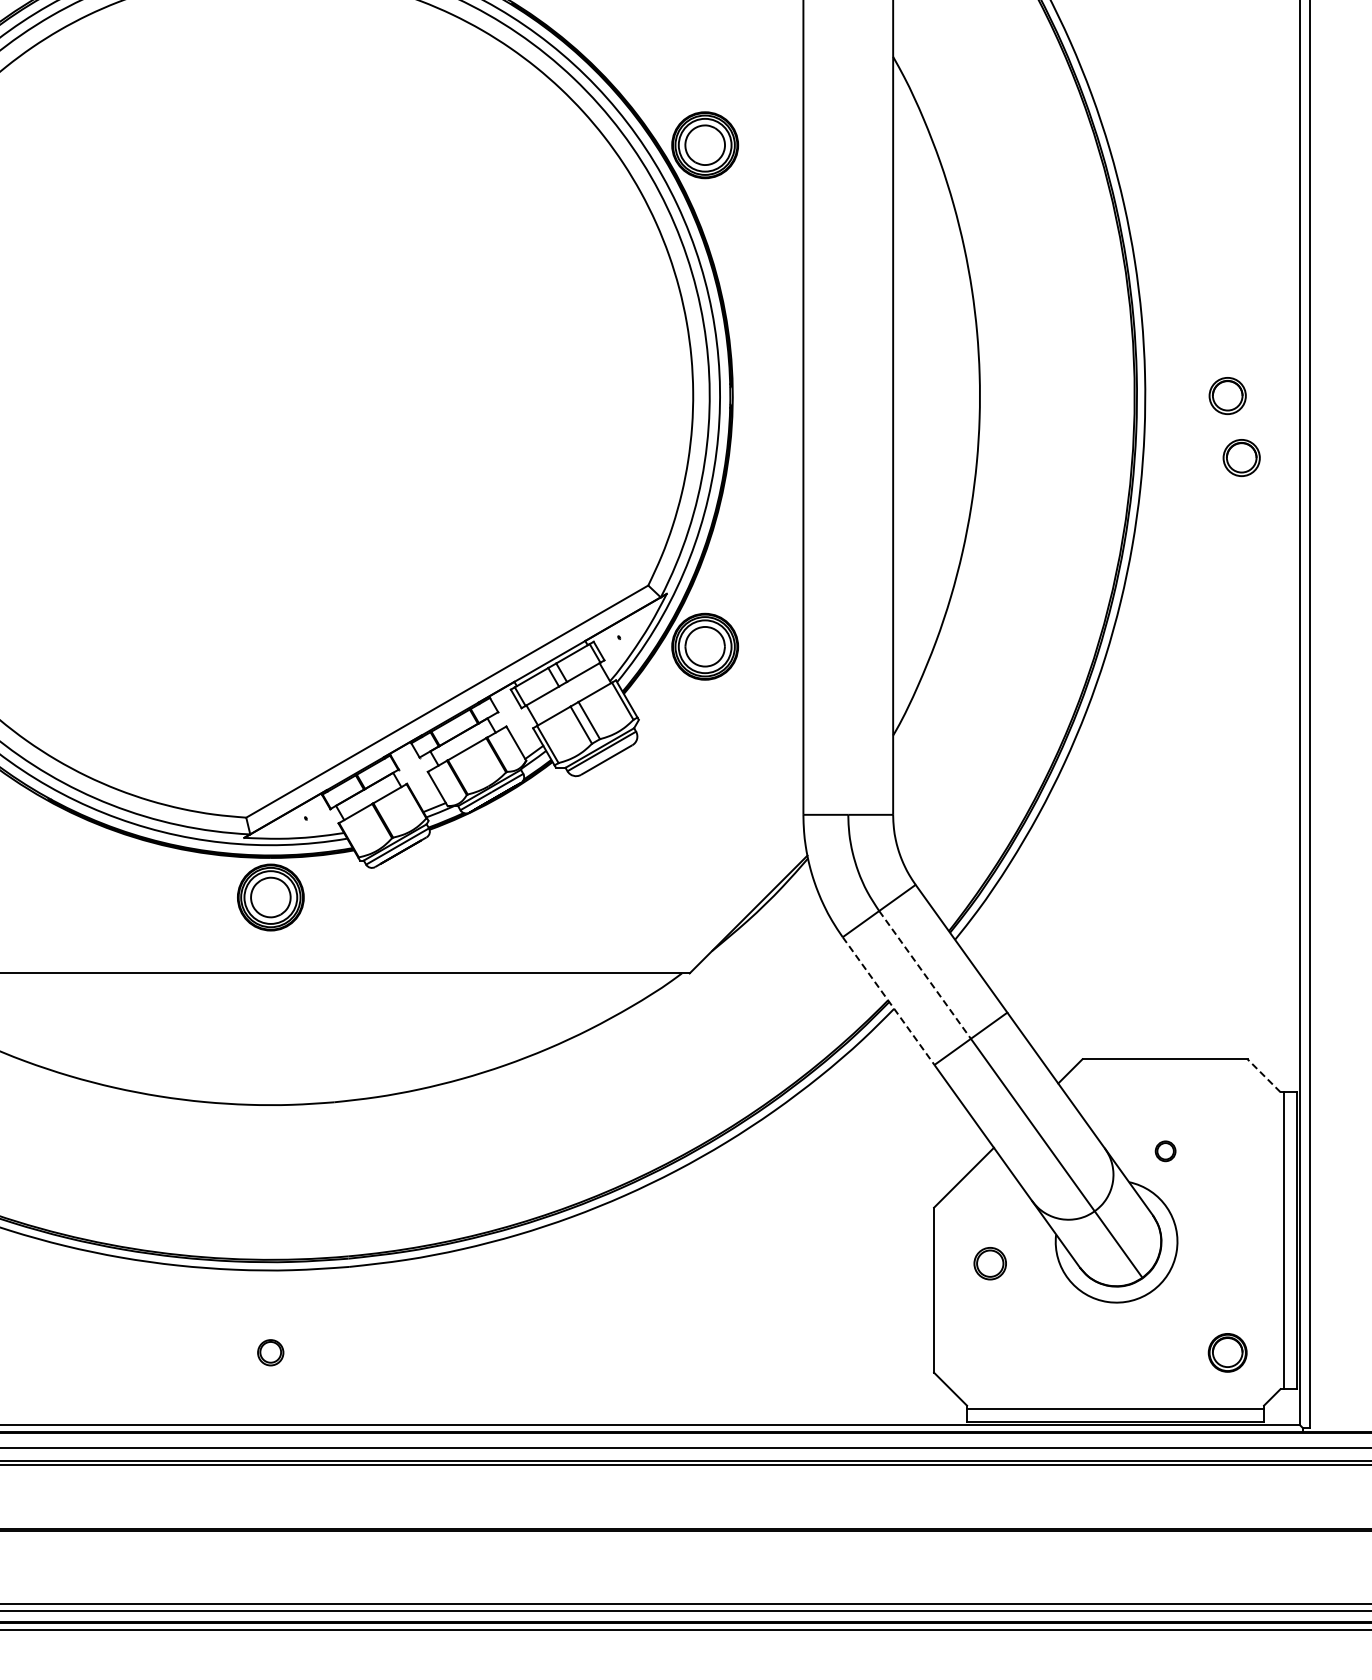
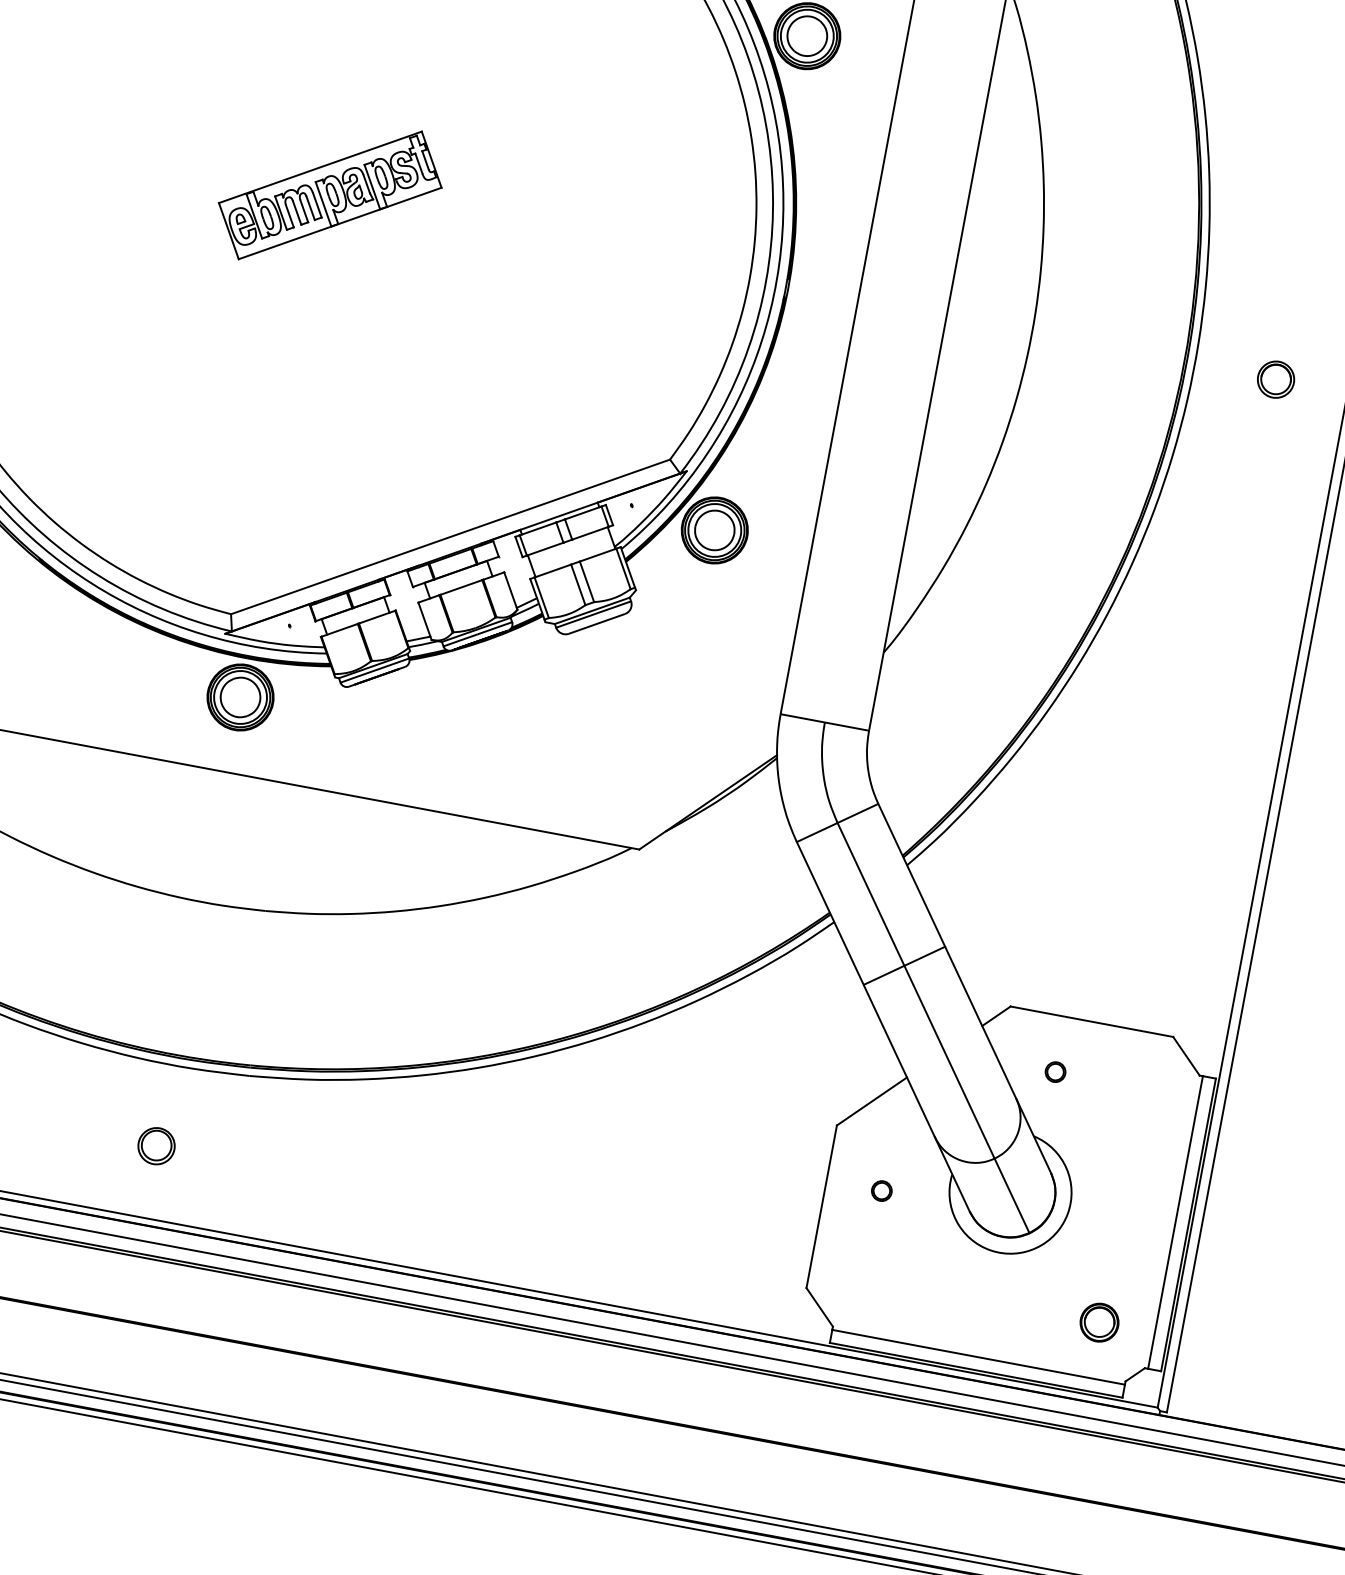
part: (266, 388) -> (330, 195), added
part: (1241, 457) -> (1278, 442), removed
line: (925, 974) -> (871, 894), dashed -> solid
line: (888, 1001) -> (830, 913), dashed -> solid
line: (1263, 1075) -> (1185, 1055), dashed -> solid
part: (1165, 1151) -> (1055, 1072), moved
part: (989, 1263) -> (881, 1190), size x0.62
part: (270, 1352) -> (156, 1145), size x1.43

